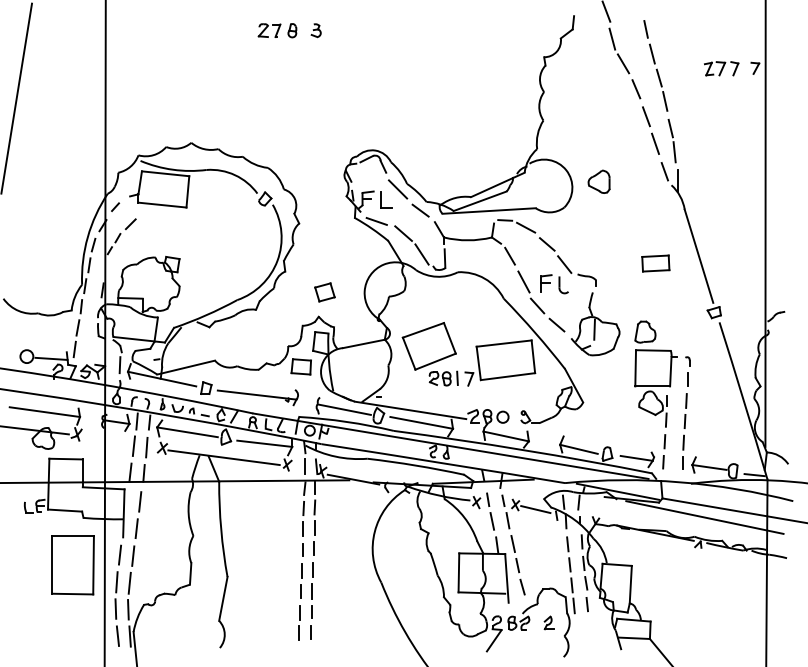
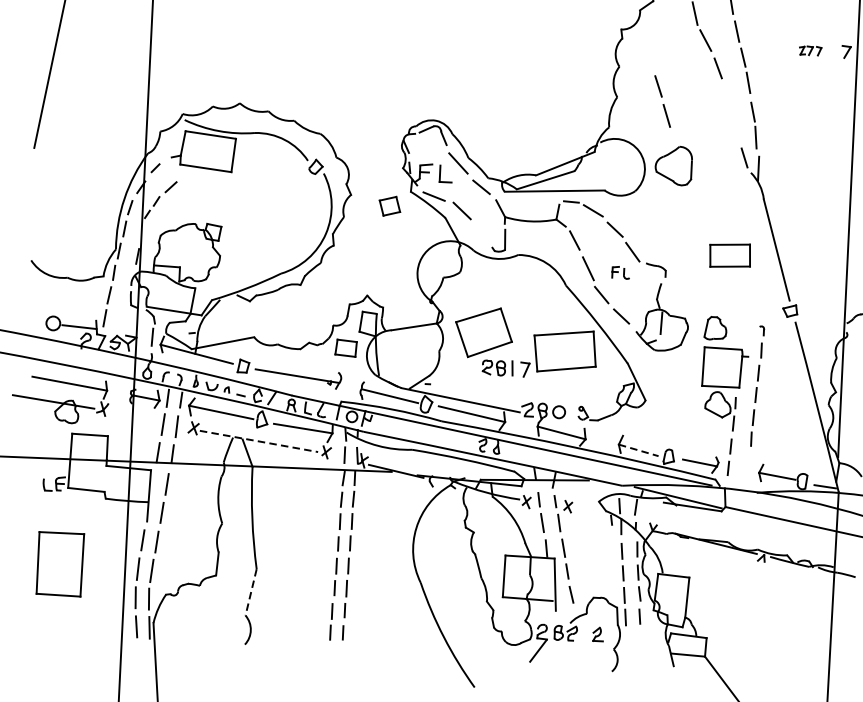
part: (721, 68) -> (810, 50), size x0.6
line: (652, 132) -> (664, 103), moved
part: (598, 181) -> (673, 165), size x1.6
line: (421, 254) -> (480, 234), removed
part: (655, 263) -> (729, 255), size x1.4
part: (554, 284) -> (620, 272), size x0.6
part: (324, 292) -> (389, 206), moved
part: (686, 412) -> (758, 385), moved
line: (579, 449) -> (639, 450), solid -> dashed
line: (224, 457) -> (259, 441), solid -> dashed
line: (535, 509) -> (589, 512), removed
line: (704, 517) -> (769, 529), removed
part: (72, 565) -> (59, 564), moved
line: (223, 599) -> (251, 592), solid -> dashed

